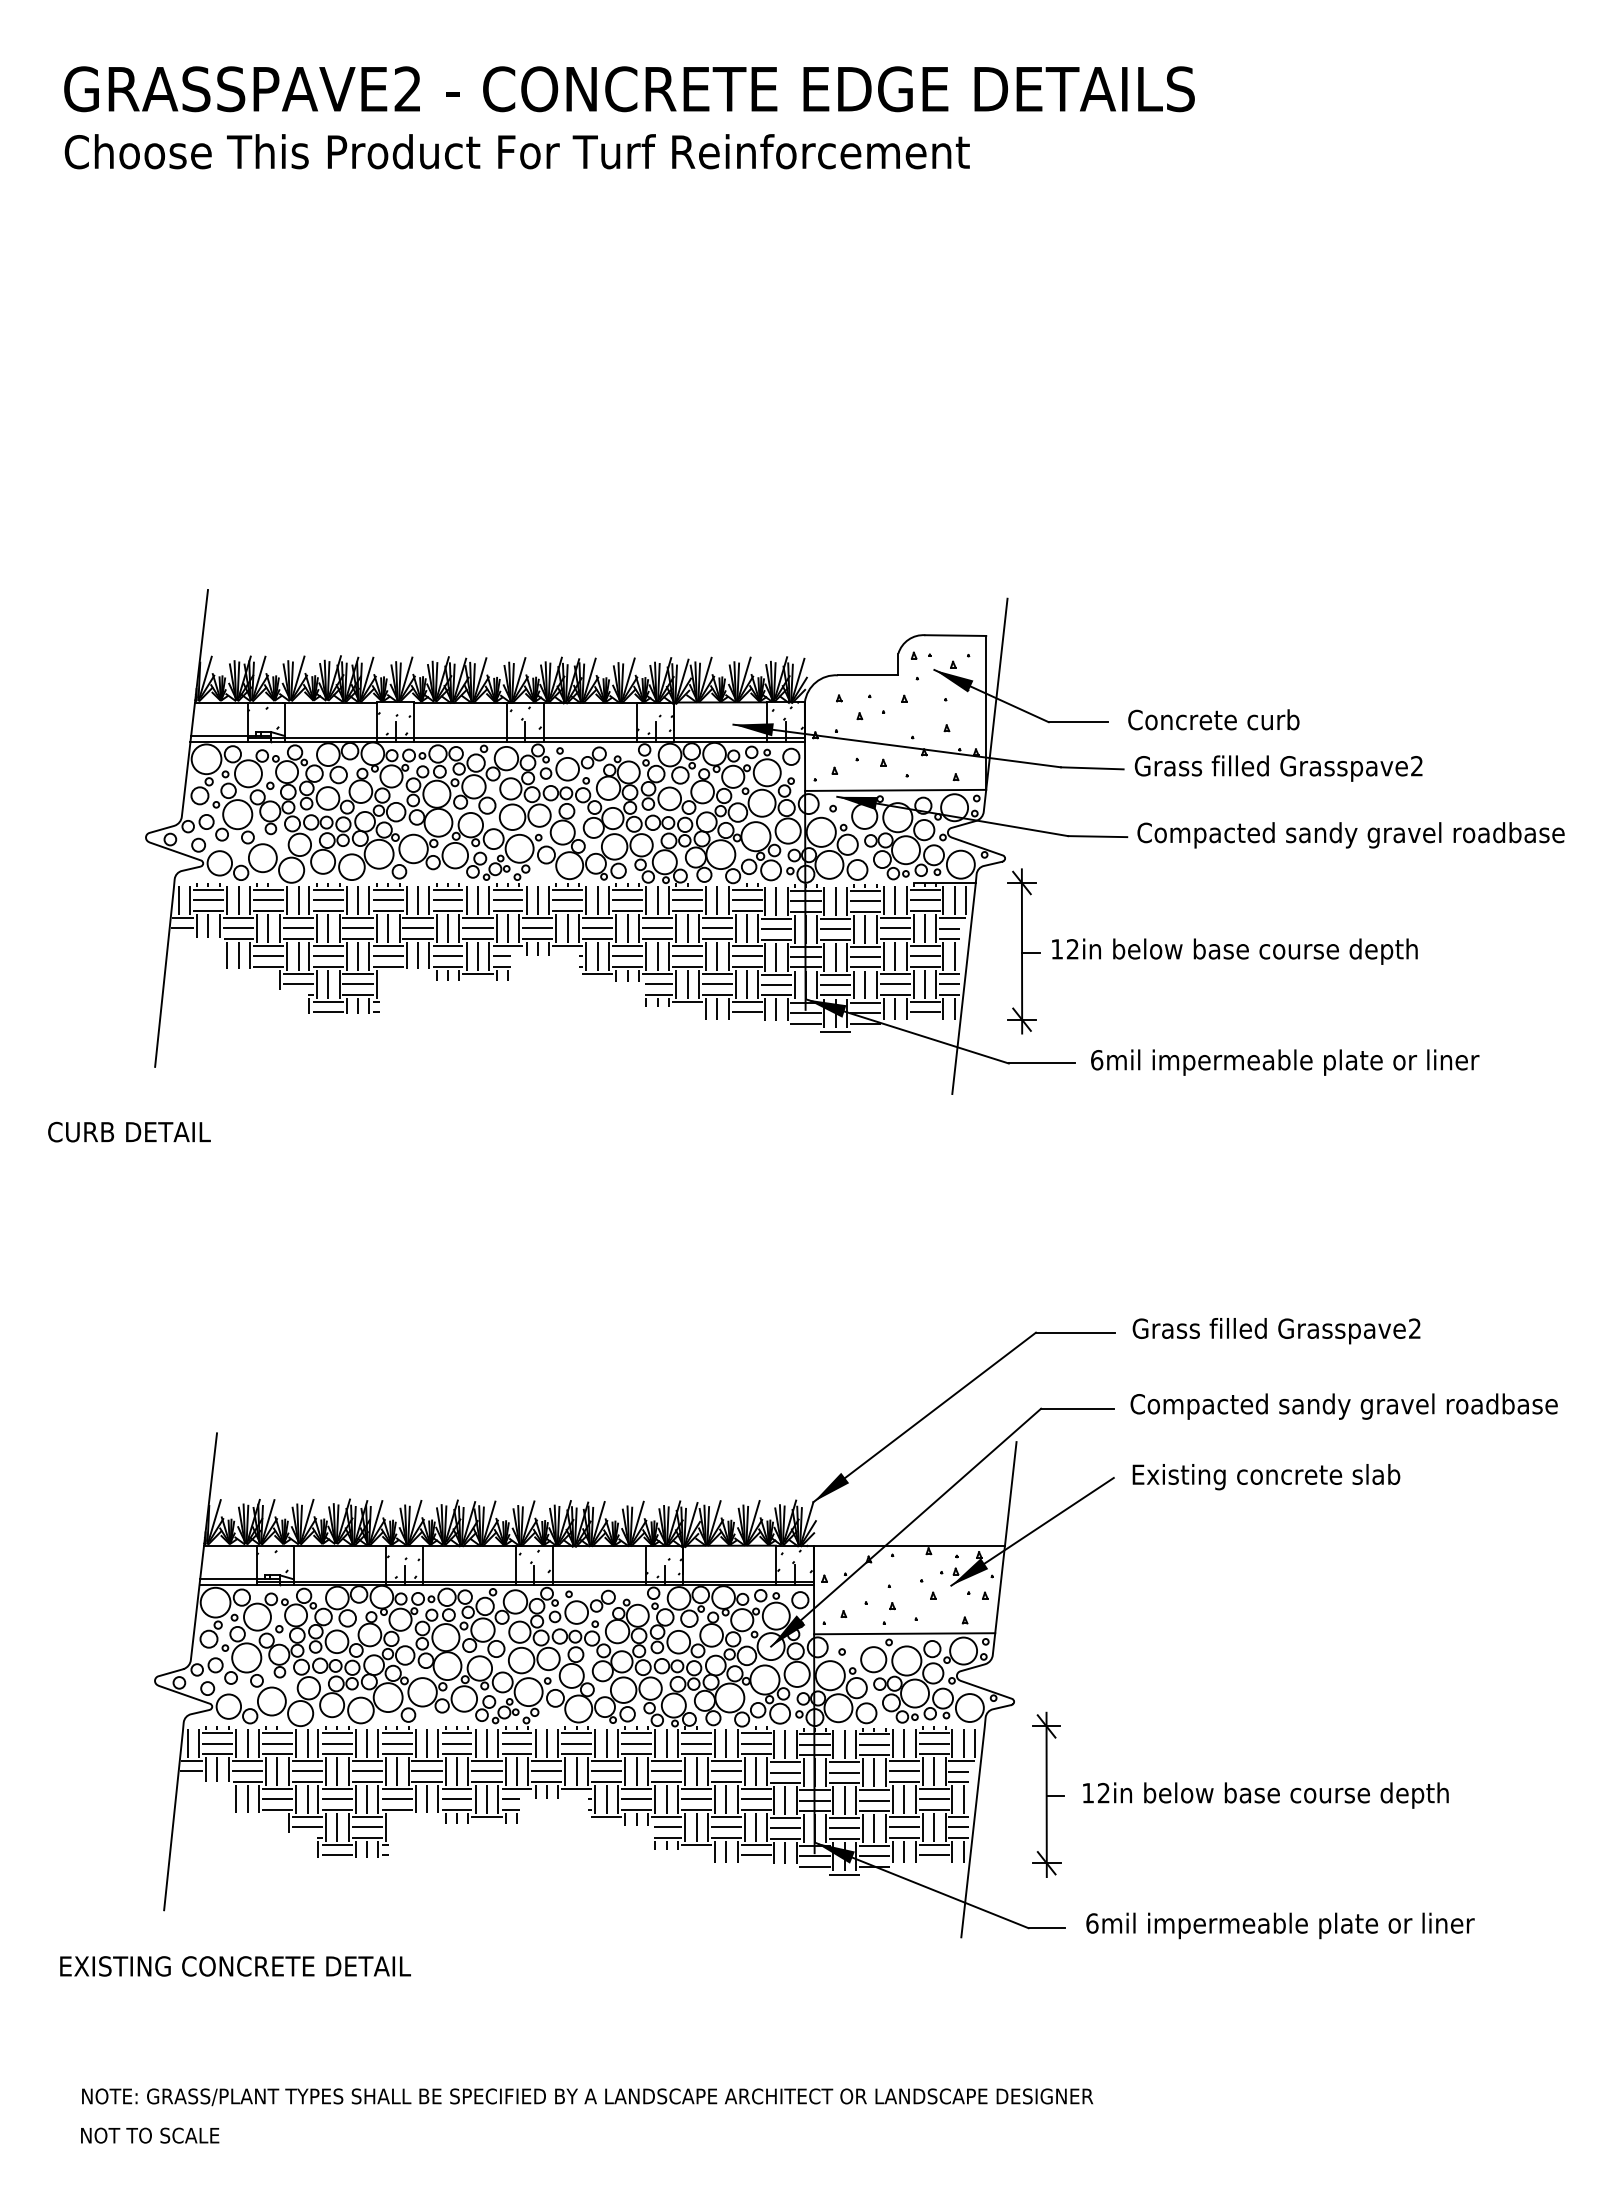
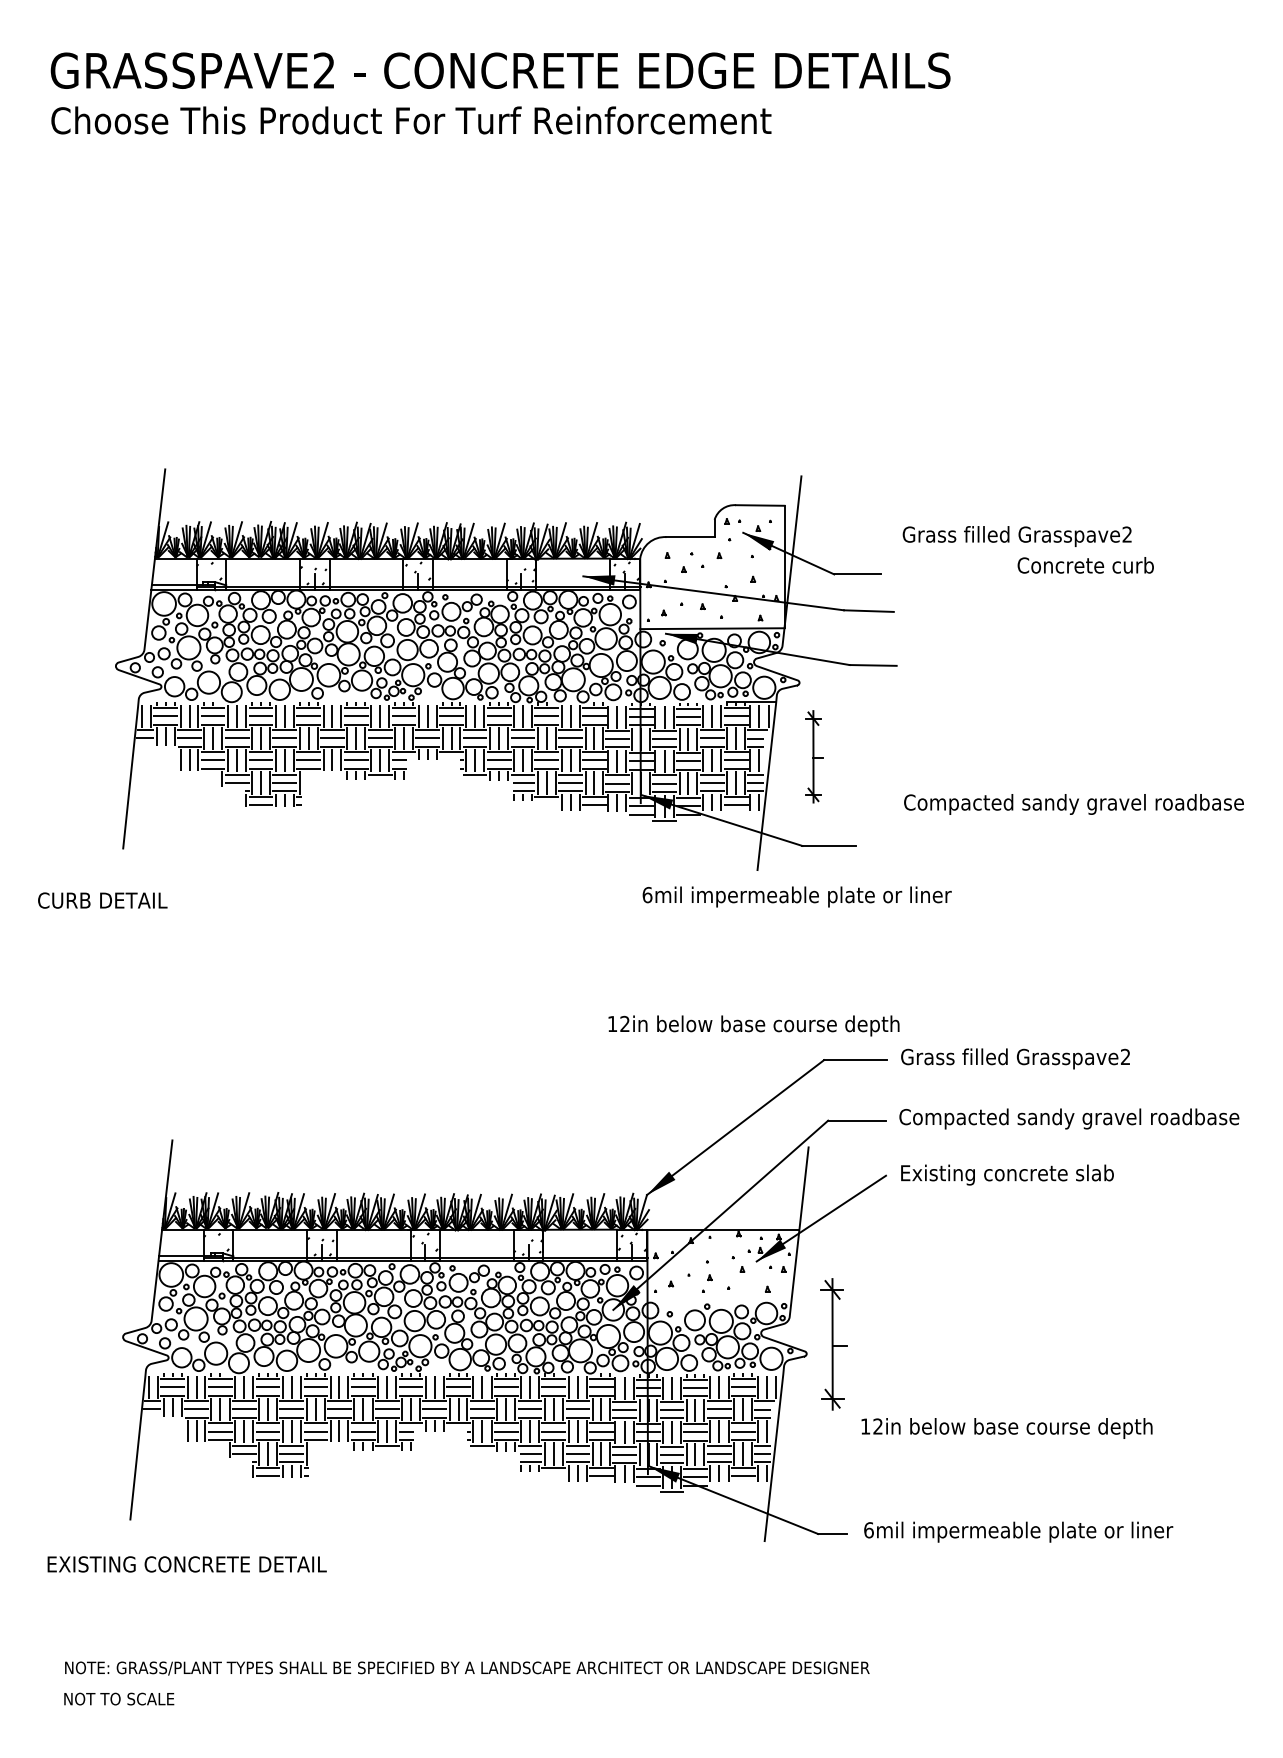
text: (1213, 719) -> (1085, 565), moved
text: (1278, 768) -> (1017, 536), moved
text: (1350, 835) -> (1073, 804), moved
part: (1023, 951) -> (814, 756), size x0.7
text: (1234, 951) -> (753, 1025), moved
text: (1285, 1062) -> (797, 896), moved
line: (904, 1633) -> (719, 1299), removed
part: (1048, 1794) -> (834, 1344), moved

